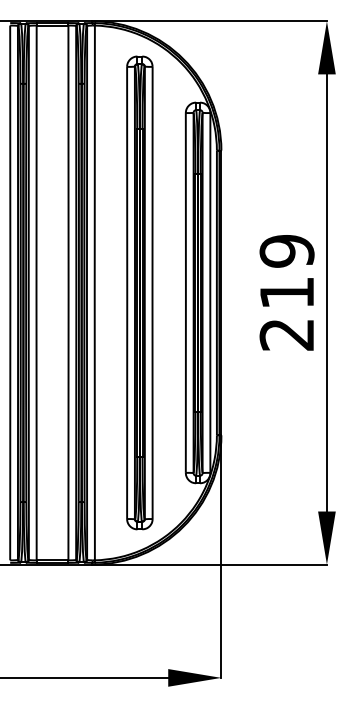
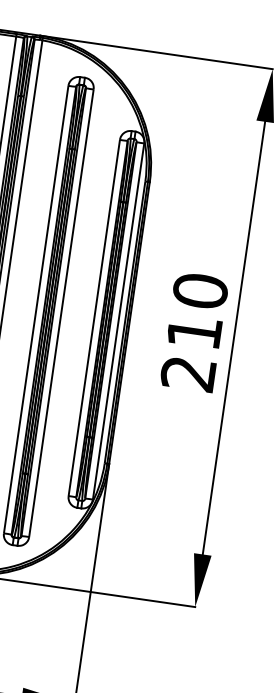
text: (286, 250) -> (199, 290), 219 -> 210

